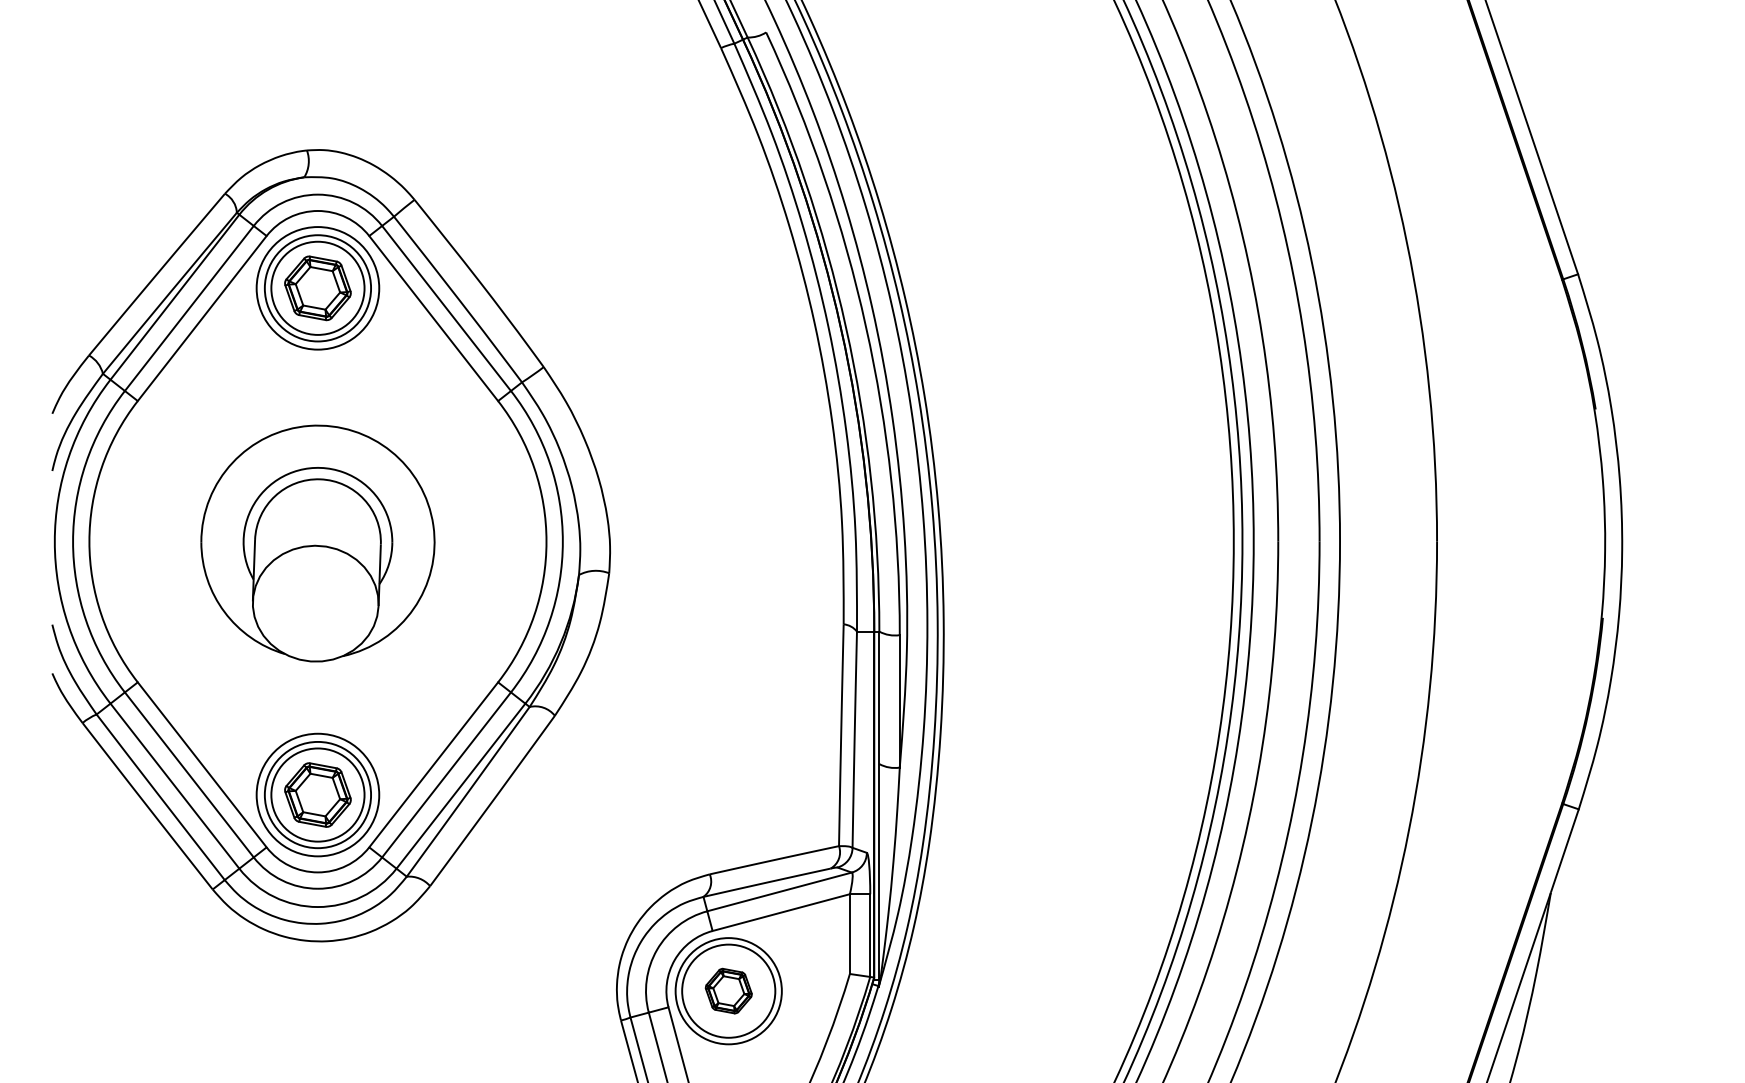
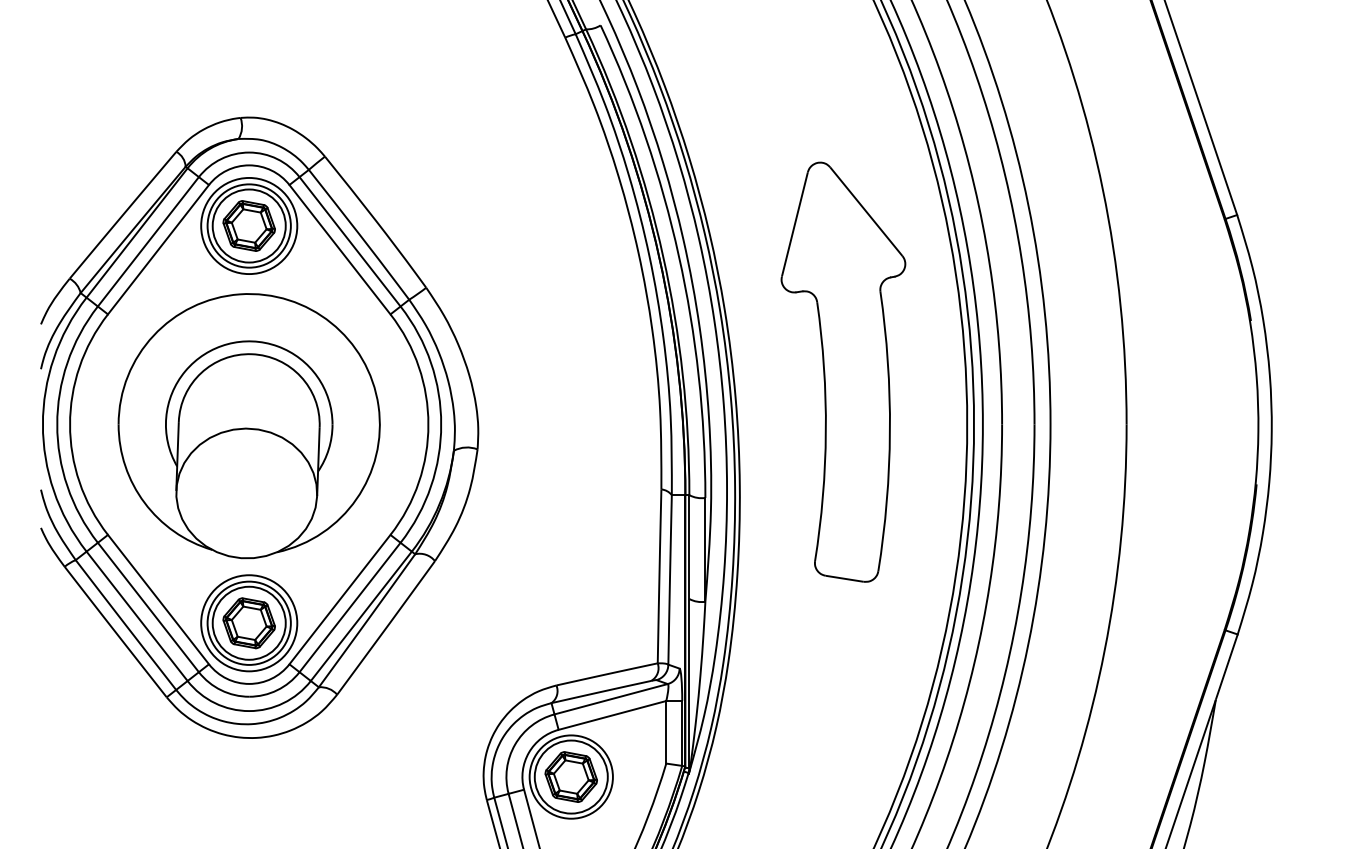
part: (1075, 474) -> (843, 371), added
part: (317, 543) -> (248, 426), size x1.43
part: (728, 990) -> (571, 776), size x1.43

